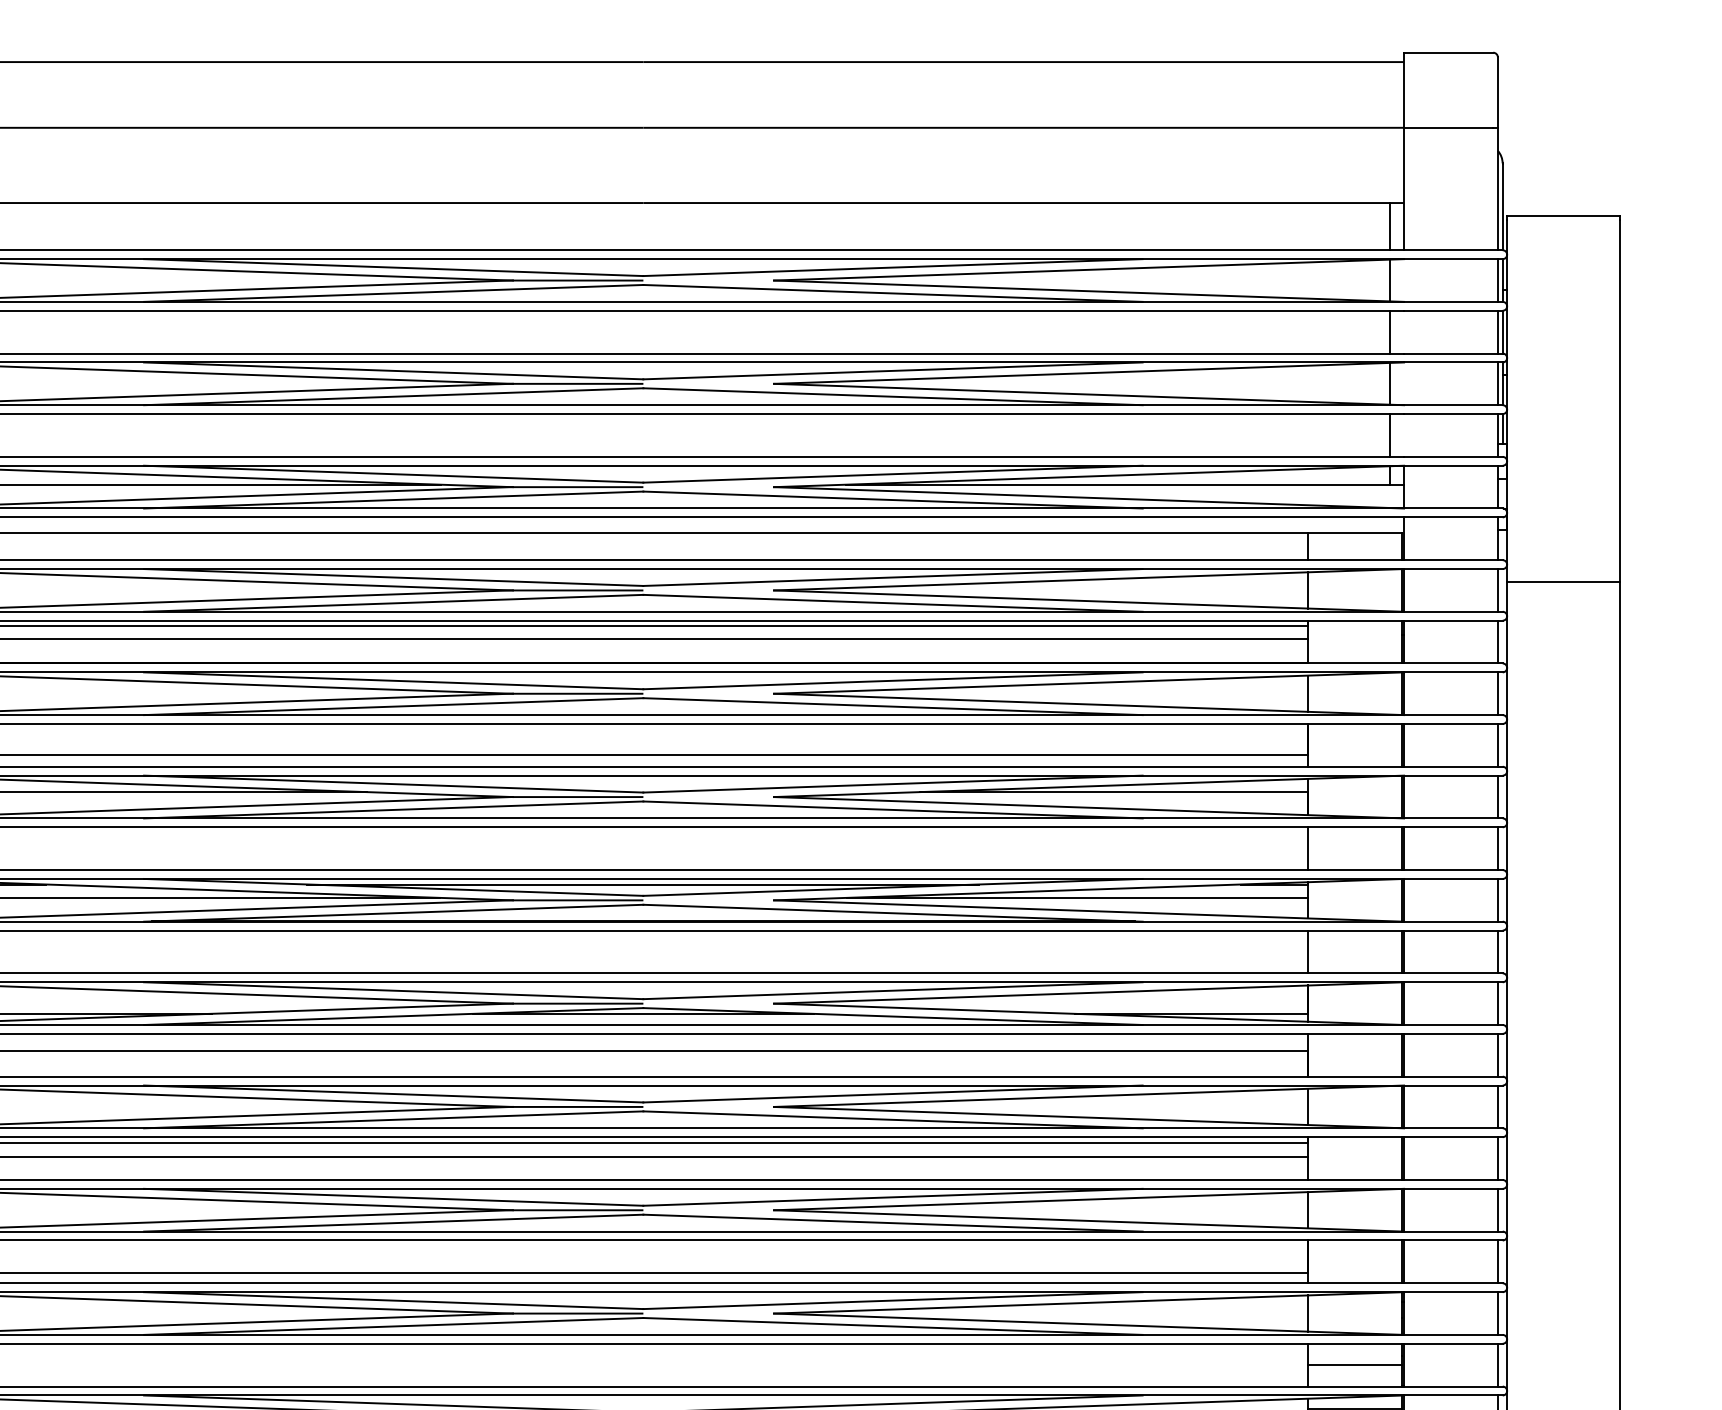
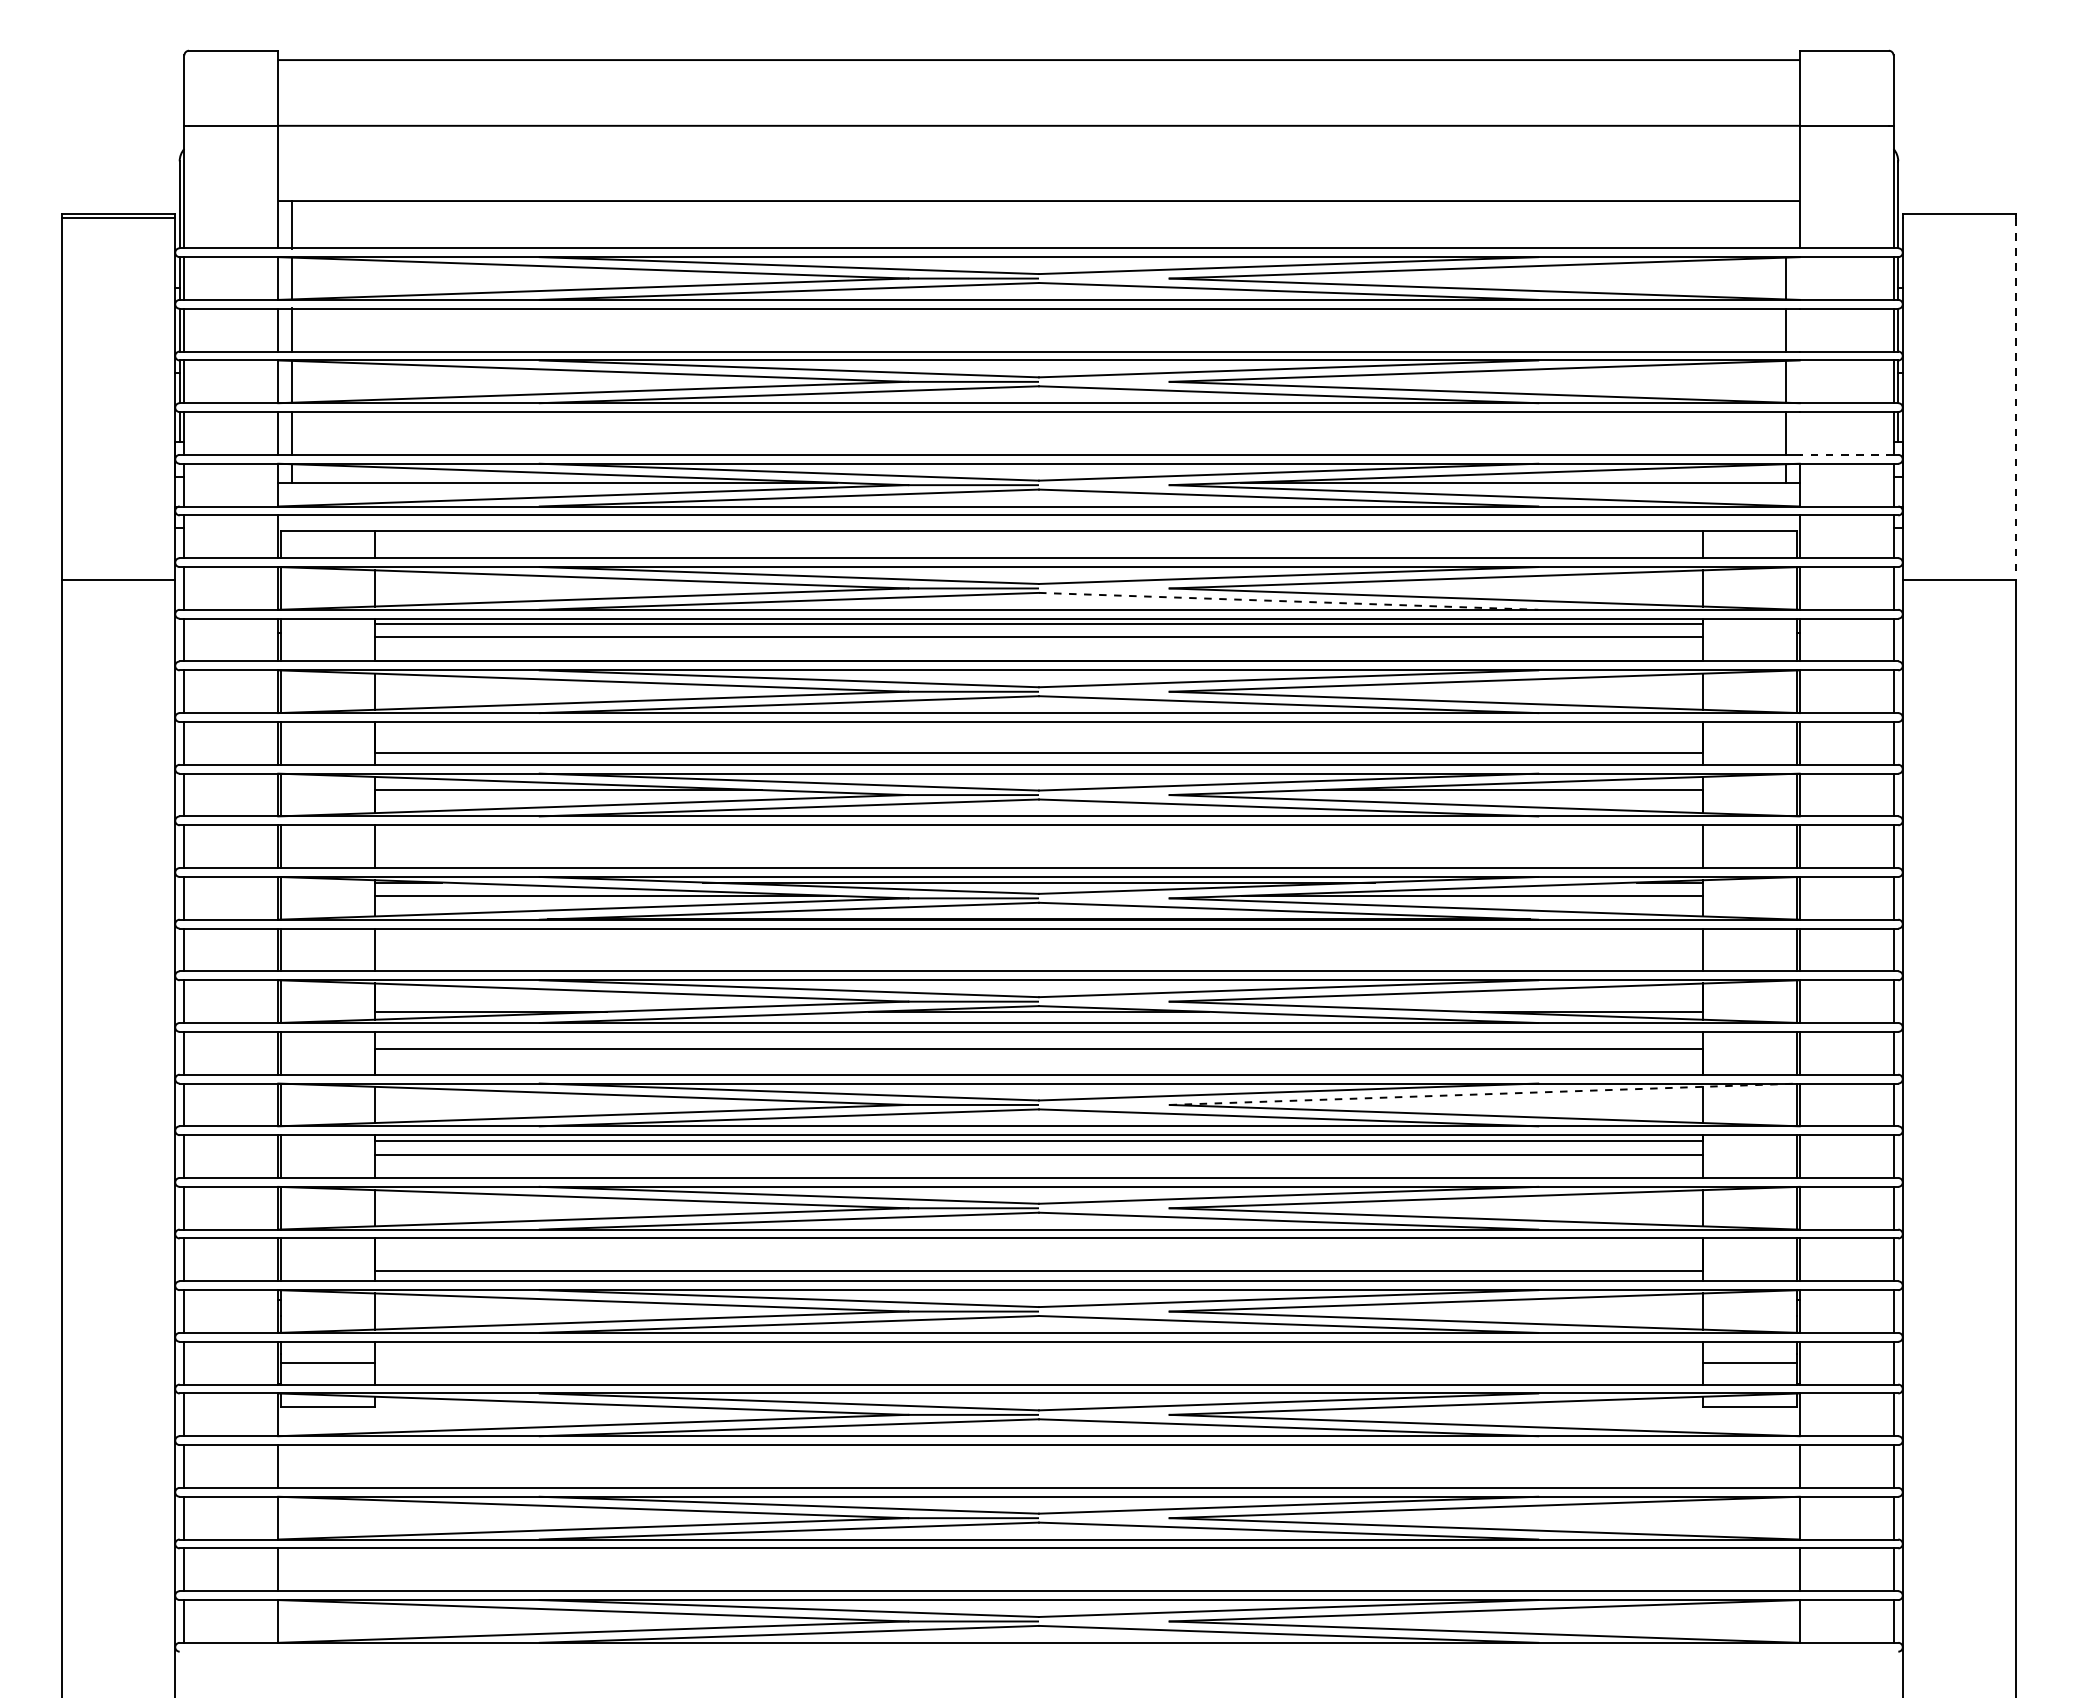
line: (1389, 226) -> (1785, 224), removed
line: (1619, 401) -> (2015, 399), solid -> dashed
line: (1450, 456) -> (1846, 454), solid -> dashed
line: (892, 603) -> (1288, 601), solid -> dashed
line: (1089, 1096) -> (1485, 1094), solid -> dashed

